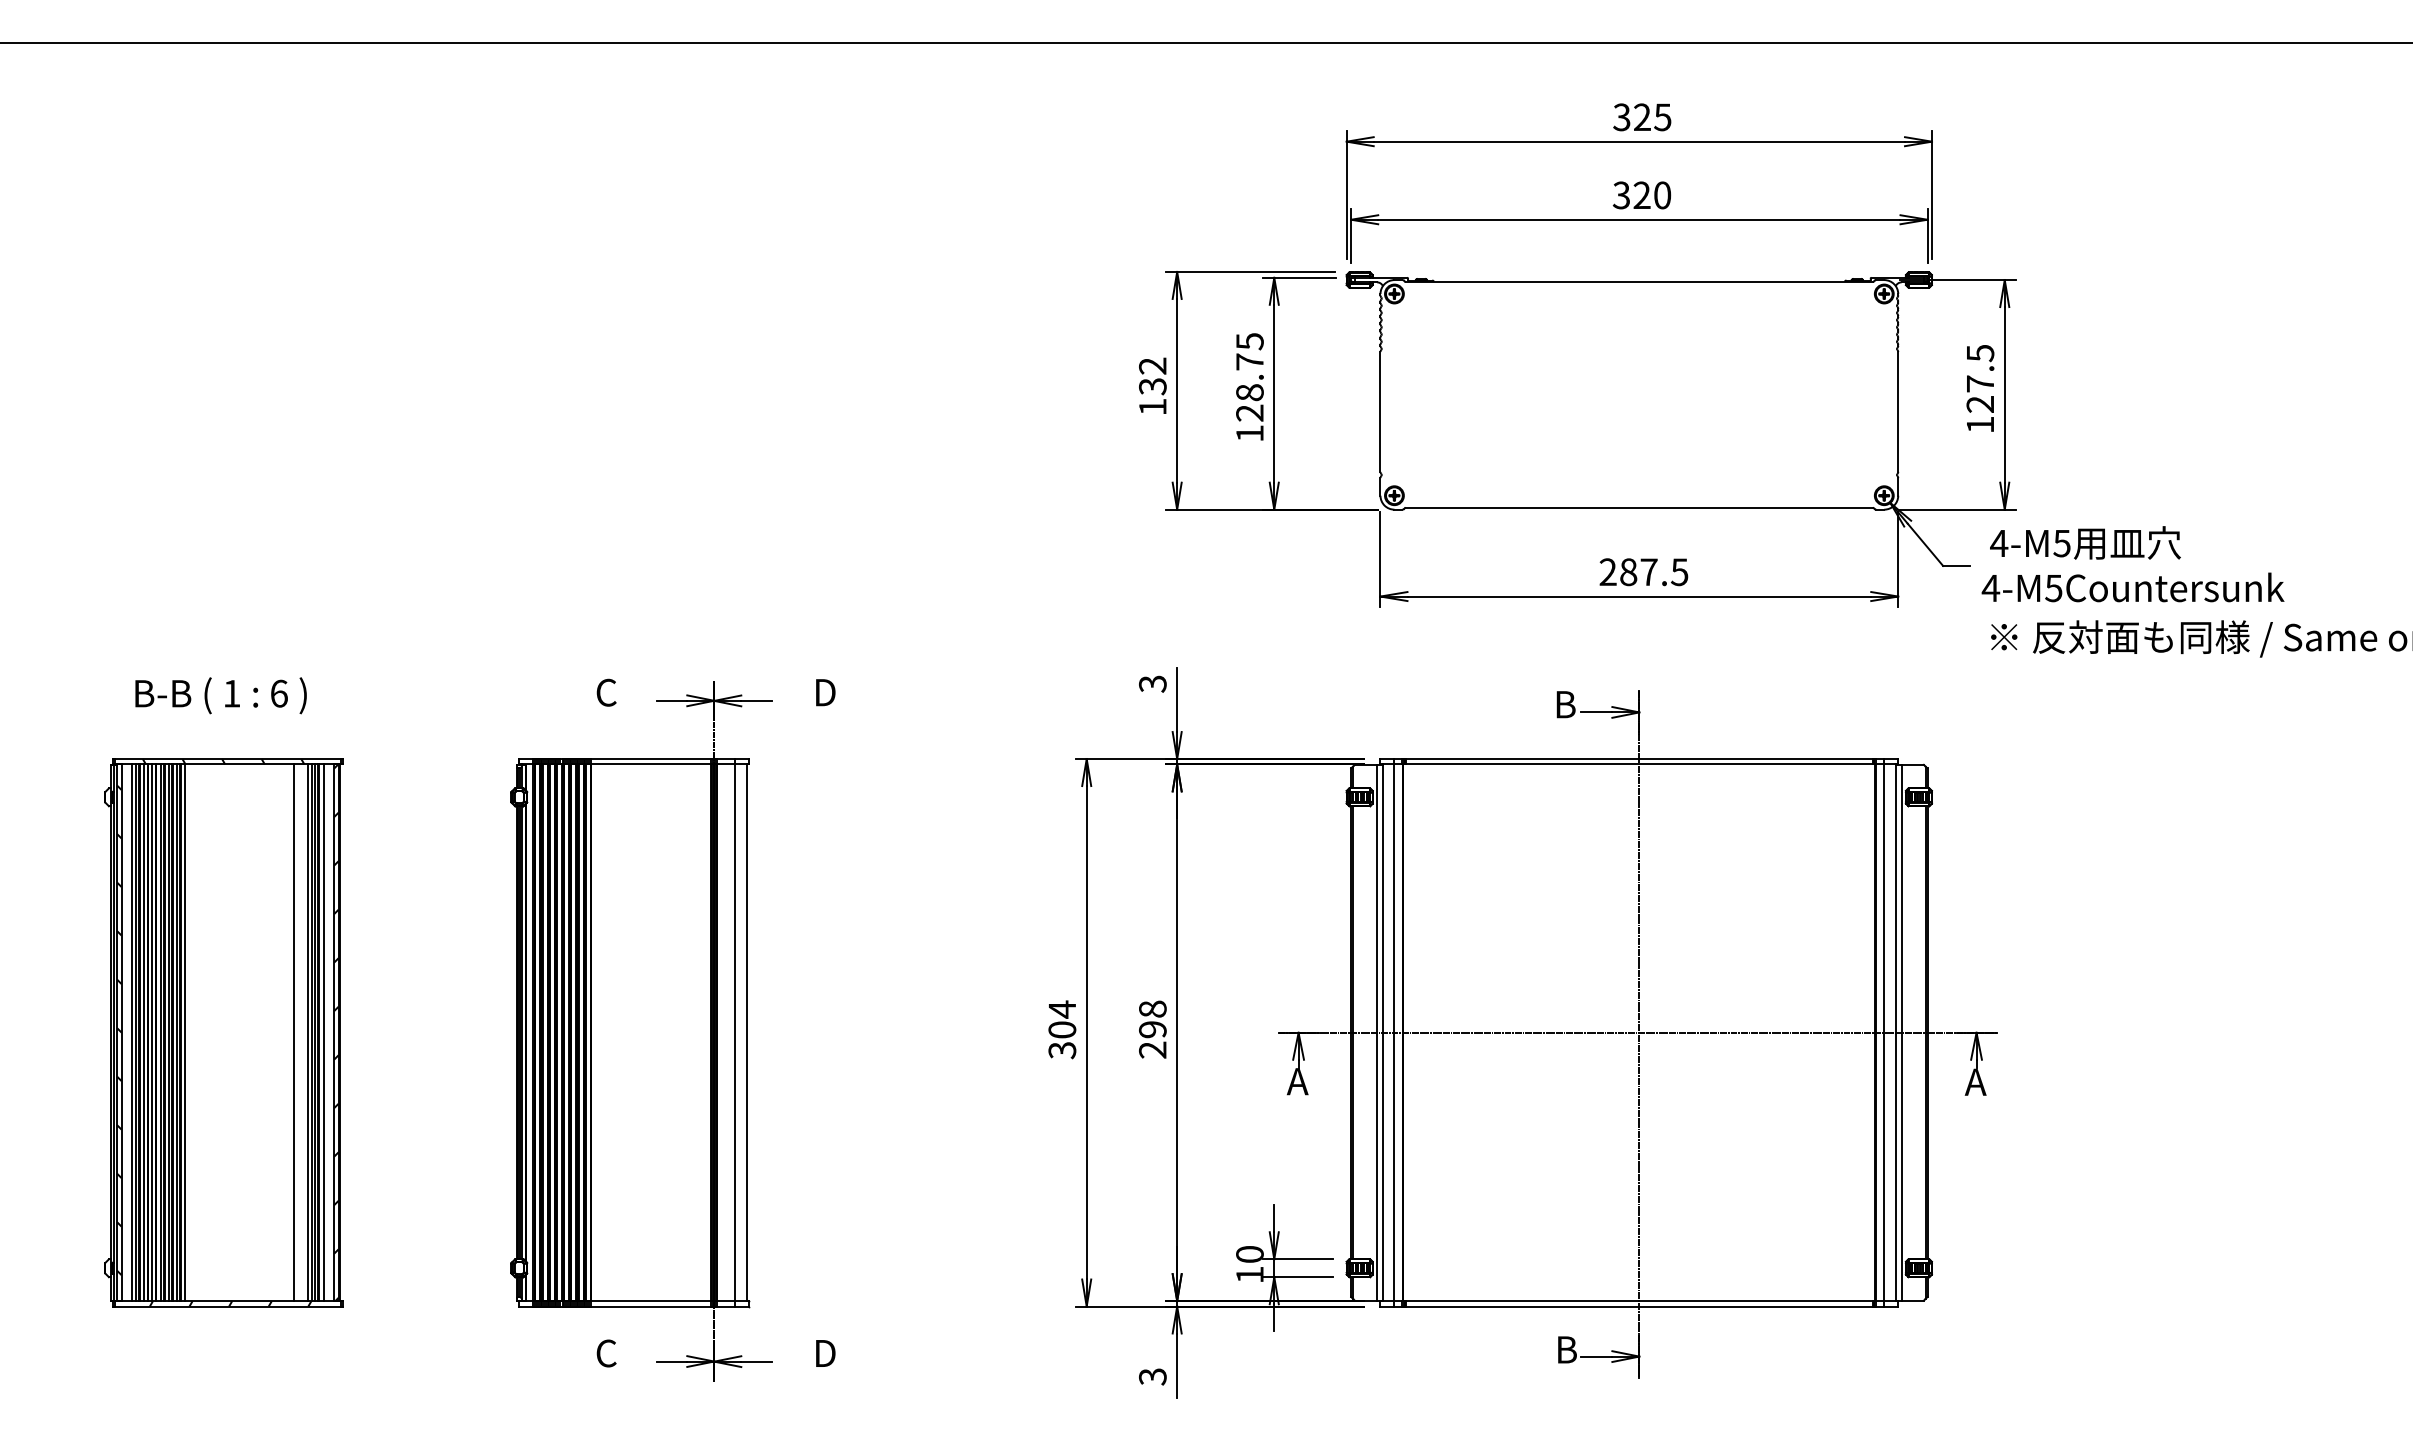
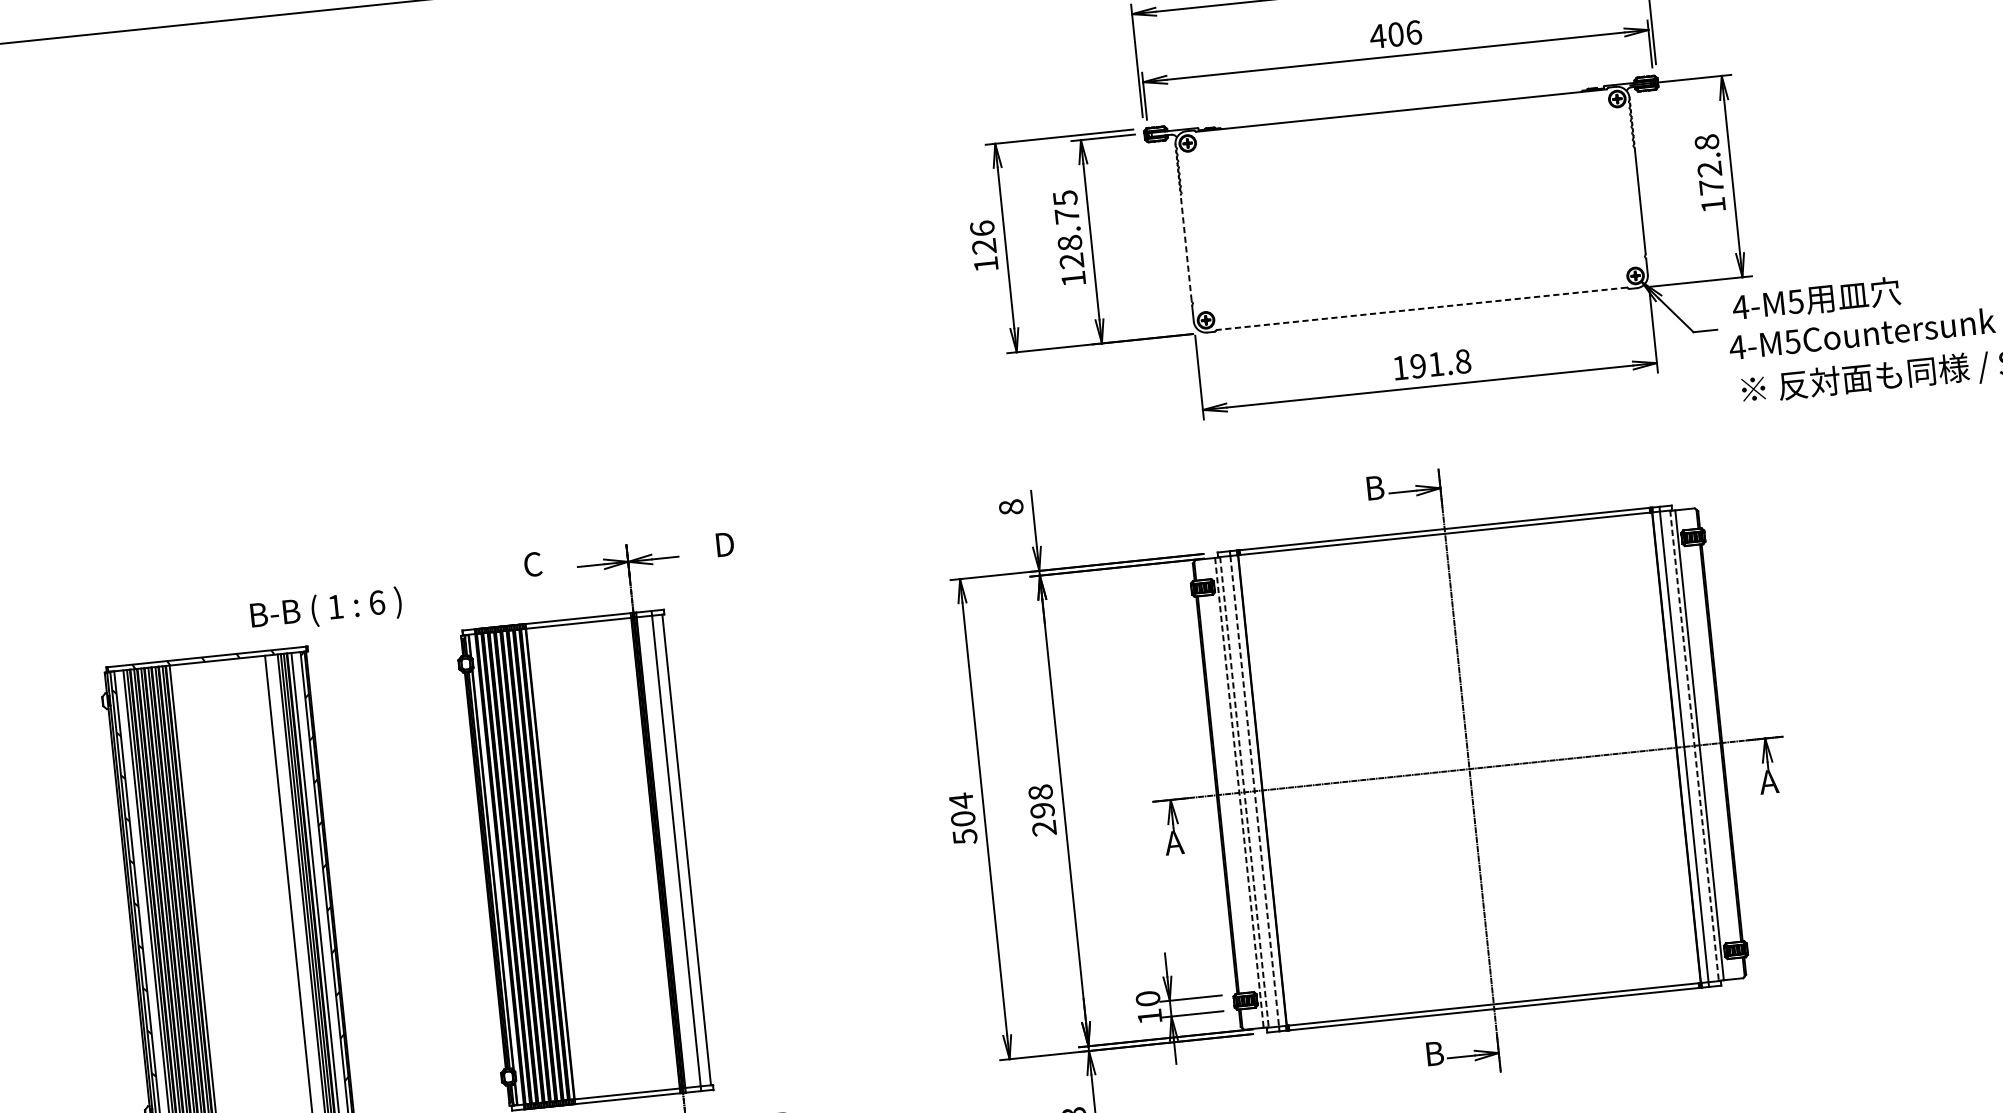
text: (1641, 195) -> (1395, 34), 320 -> 406
text: (1152, 376) -> (983, 237), 132 -> 126
text: (1980, 378) -> (1709, 164), 127.5 -> 172.8
line: (1380, 411) -> (1186, 247), solid -> dashed
line: (1639, 507) -> (1422, 308), solid -> dashed
text: (1643, 572) -> (1431, 365), 287.5 -> 191.8
text: (1152, 683) -> (1010, 506), 3 -> 8
text: (220, 695) -> (325, 609), moved
line: (1376, 1032) -> (1238, 792), solid -> dashed
line: (1382, 1033) -> (1244, 793), solid -> dashed
line: (1394, 1033) -> (1254, 791), solid -> dashed
line: (1895, 1033) -> (1694, 746), solid -> dashed
text: (1061, 1050) -> (964, 837), 304 -> 504

